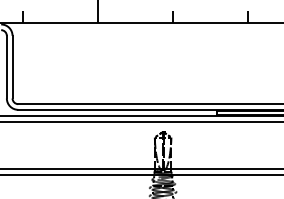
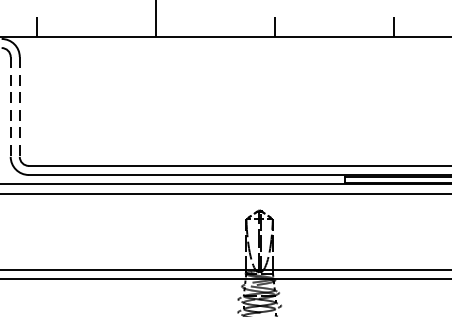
line: (6, 67) -> (10, 107), solid -> dashed
line: (12, 67) -> (19, 107), solid -> dashed

